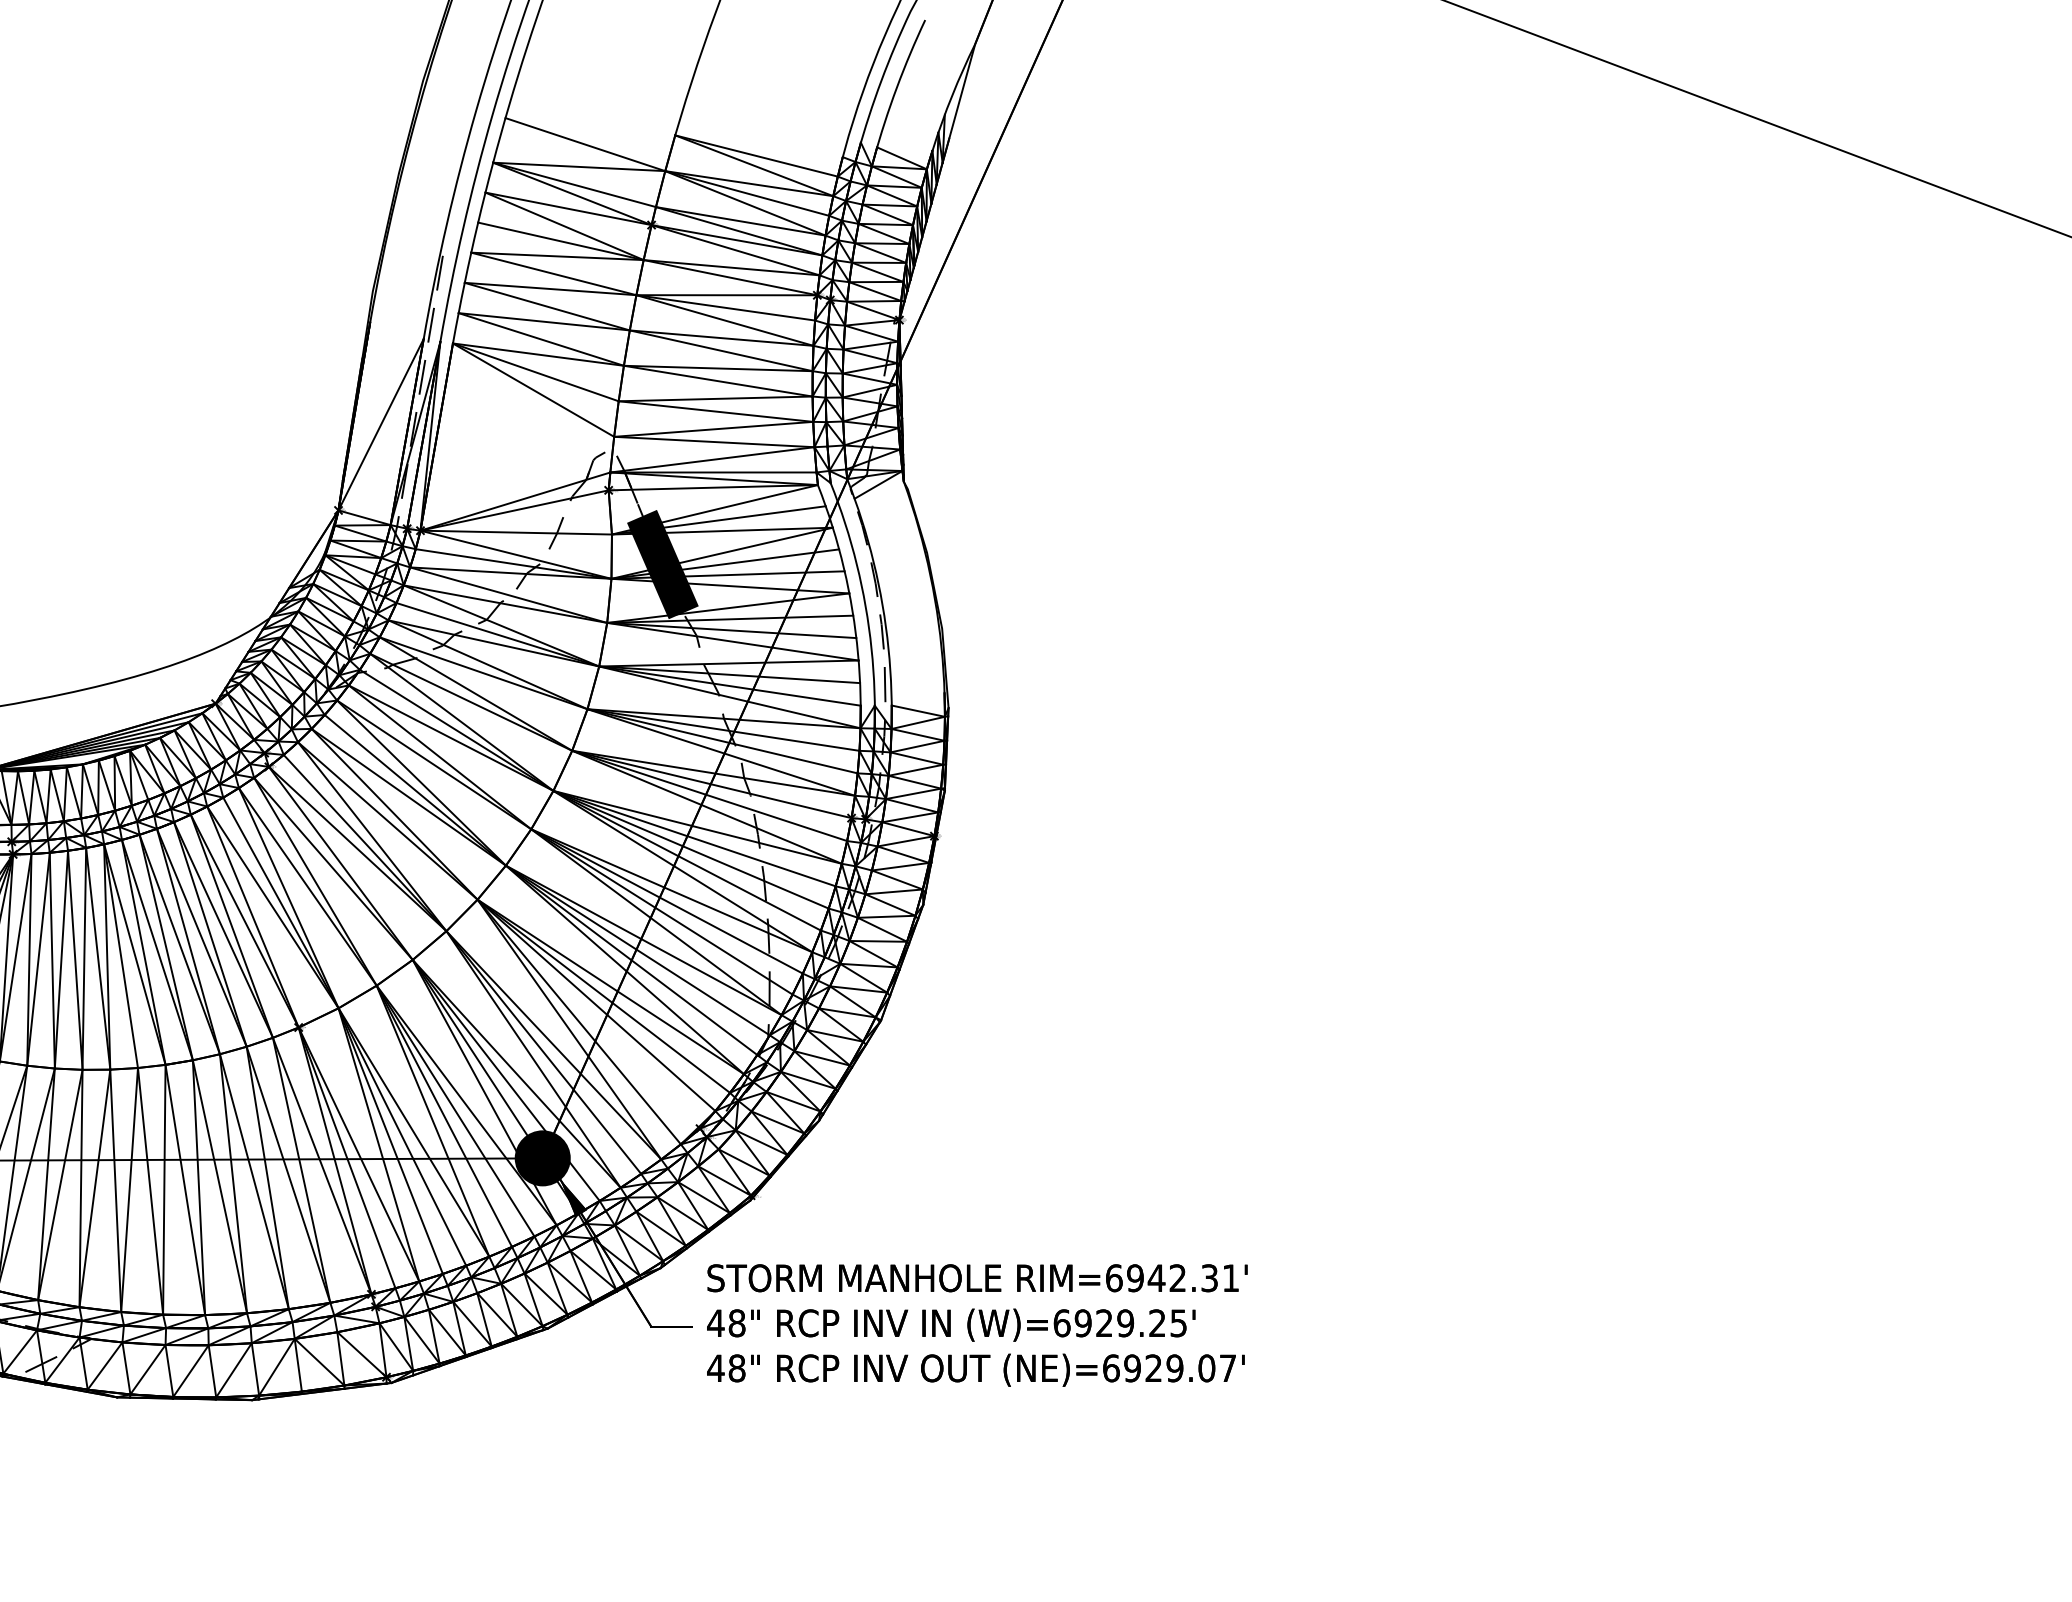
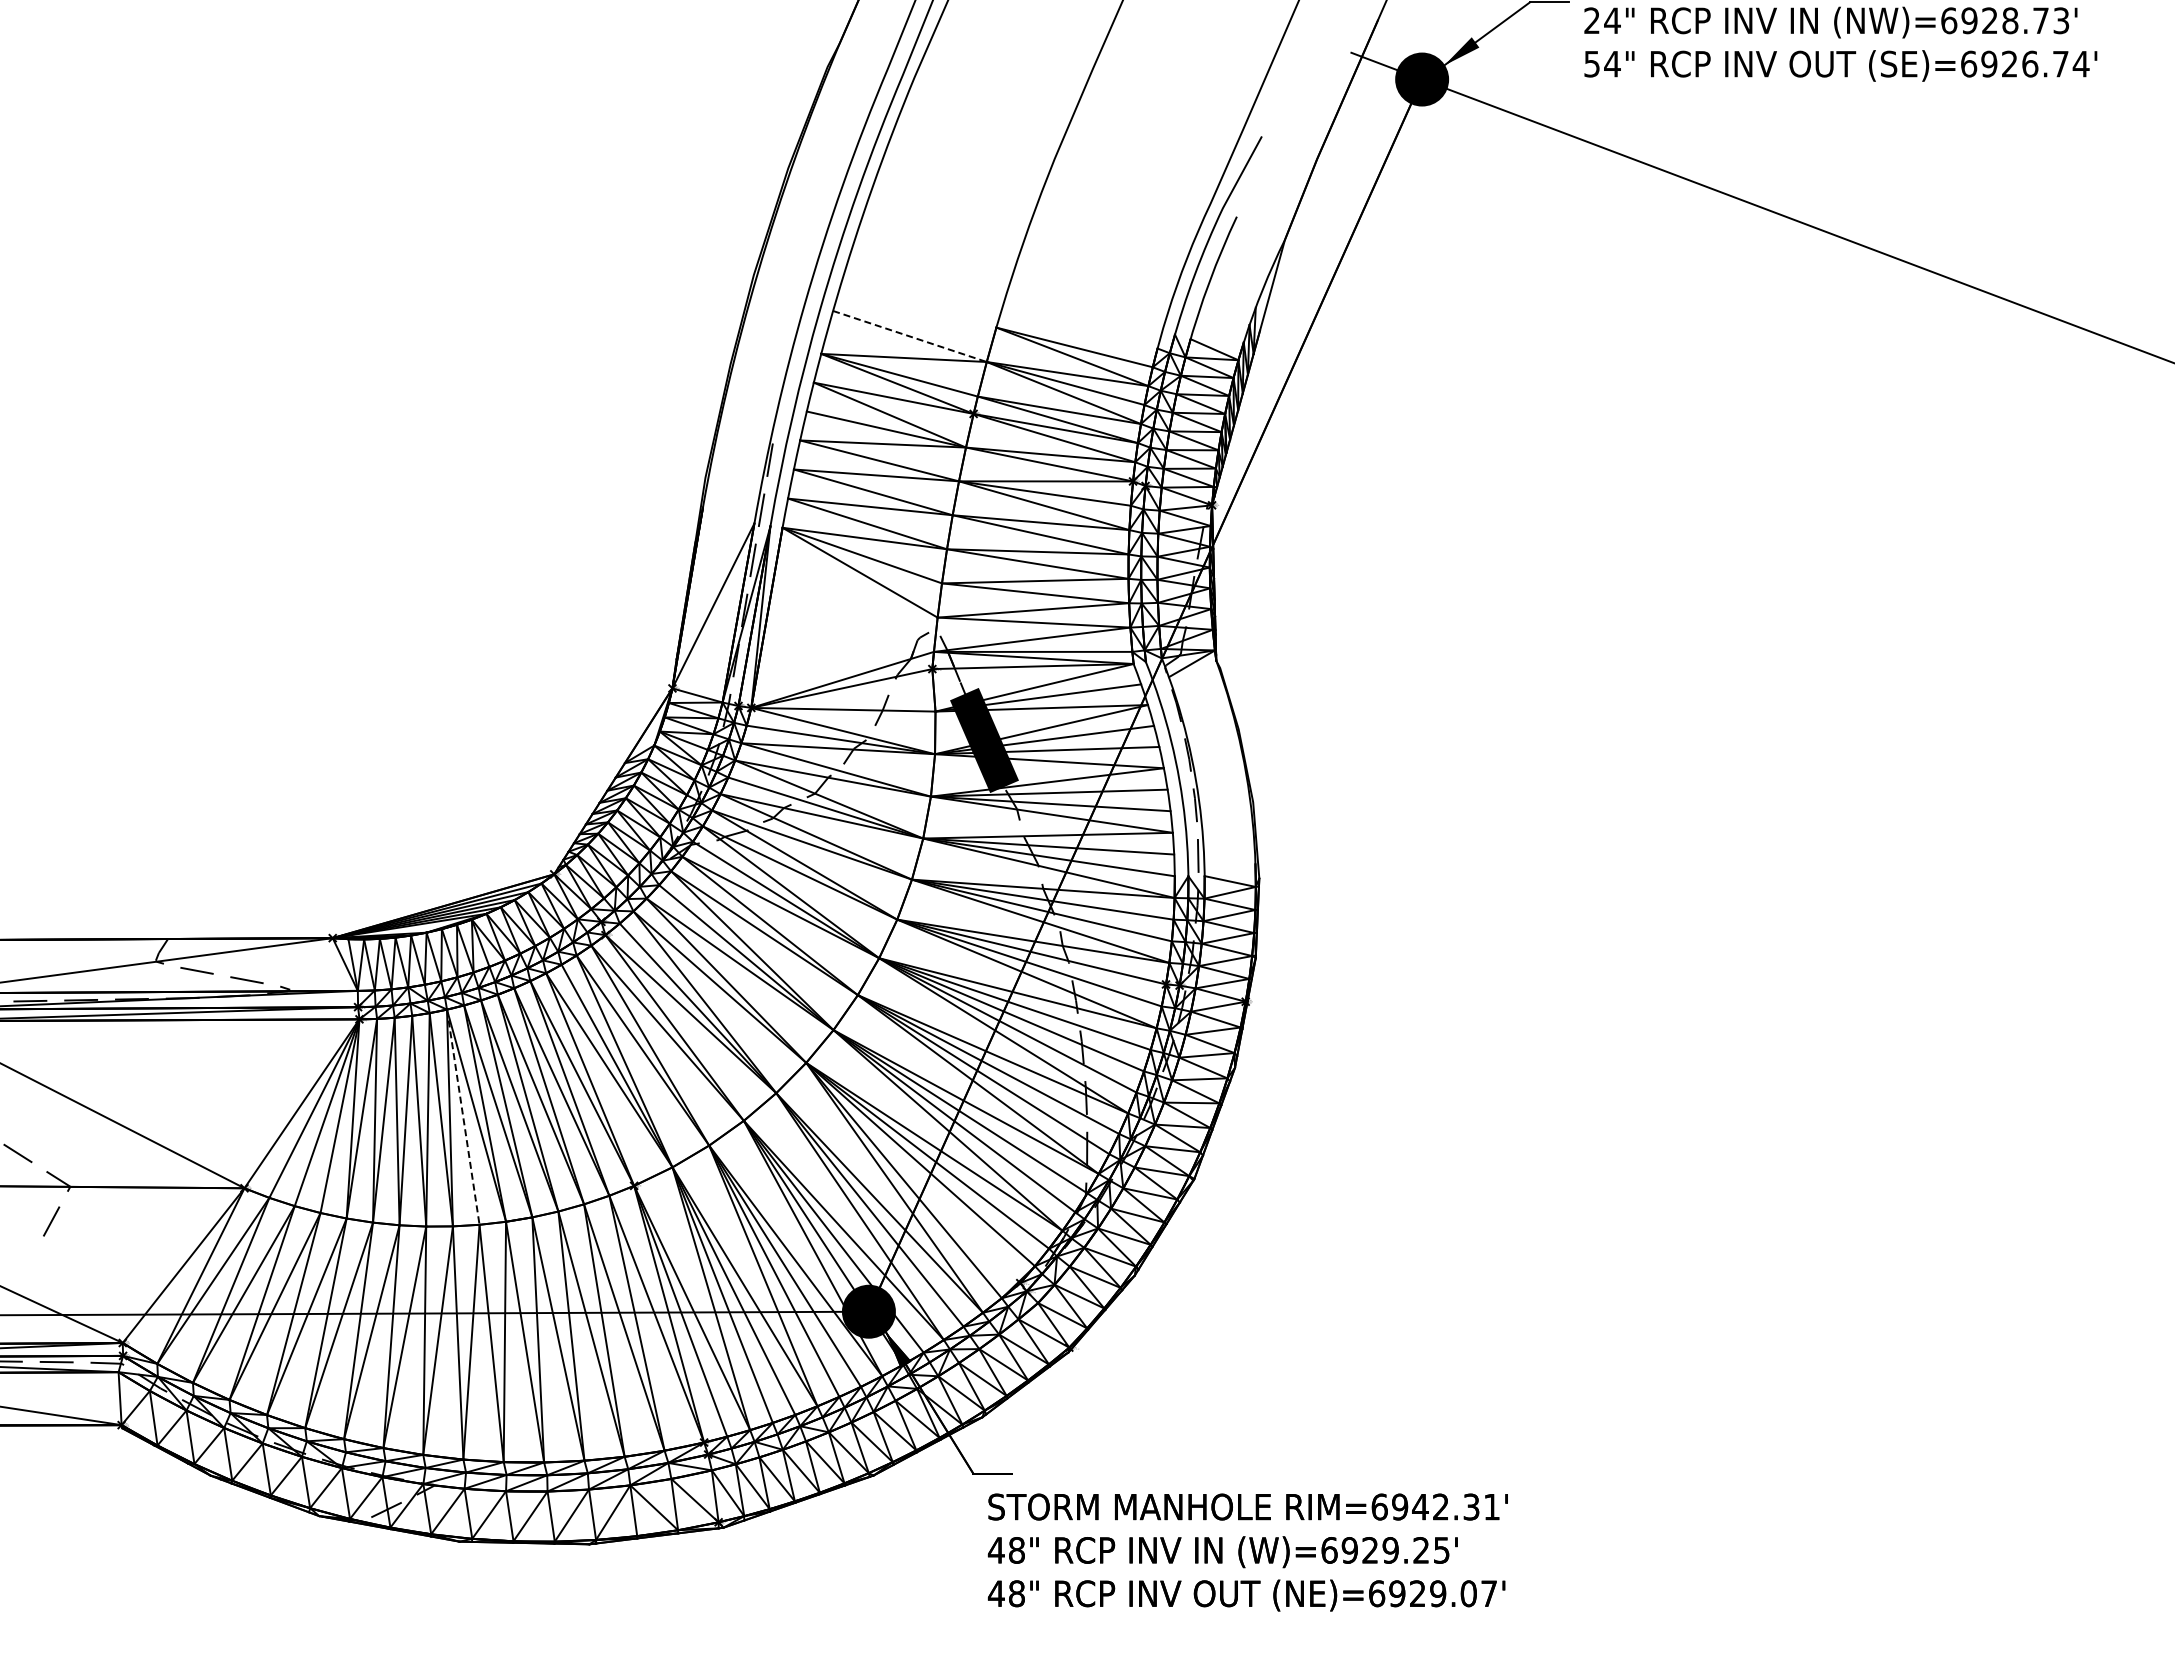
line: (584, 144) -> (909, 336), solid -> dashed
line: (121, 956) -> (463, 1117), solid -> dashed
text: (976, 1325) -> (1247, 1552), moved

